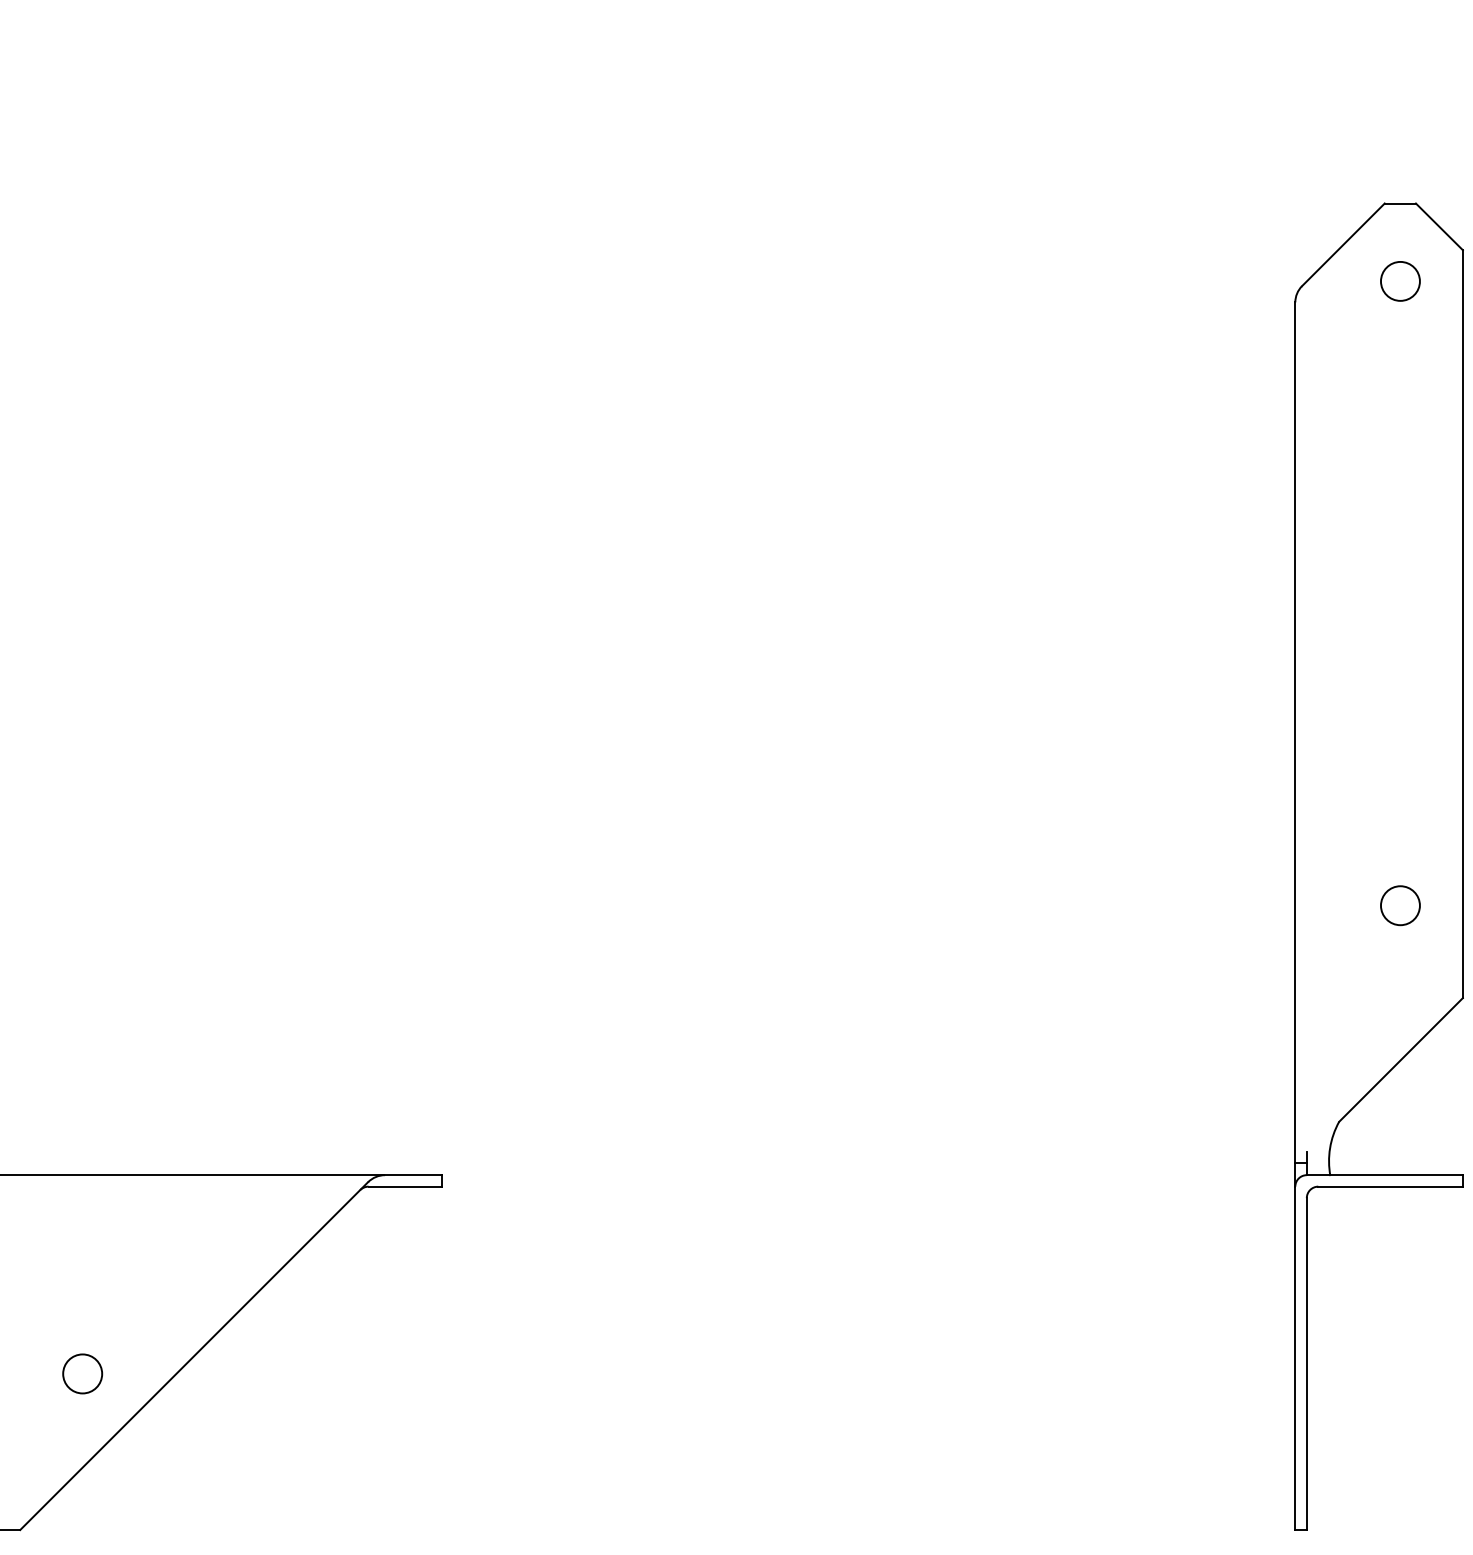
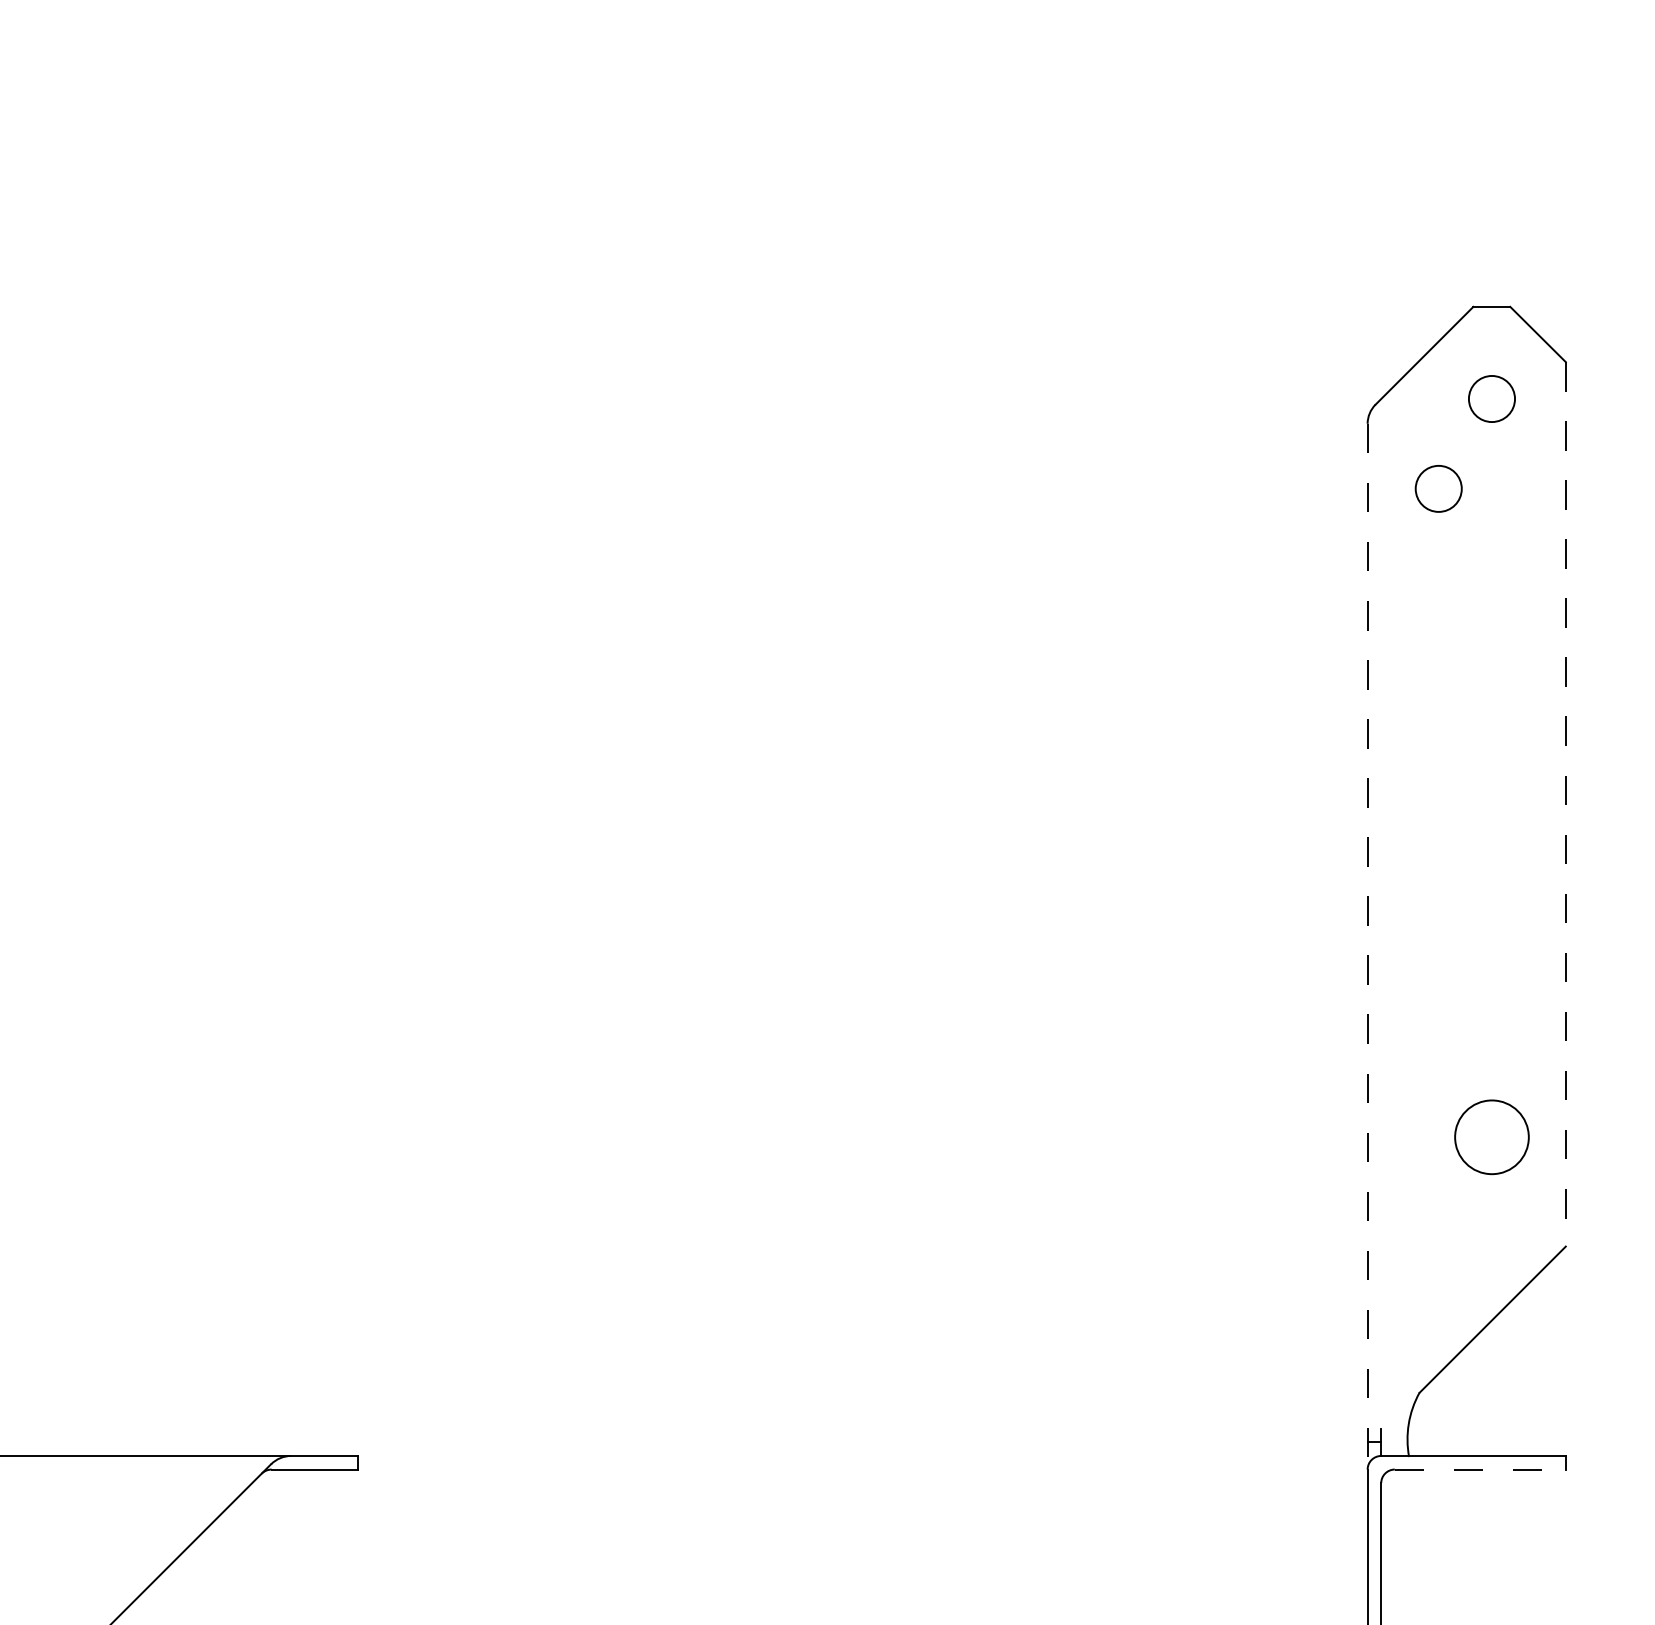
circle: (1355, 357) -> (1438, 488), added
line: (1462, 624) -> (1565, 804), solid -> dashed
line: (1295, 745) -> (1367, 947), solid -> dashed
circle: (1399, 905) -> (1490, 1137), size x1.6
line: (1391, 1186) -> (1481, 1469), solid -> dashed

